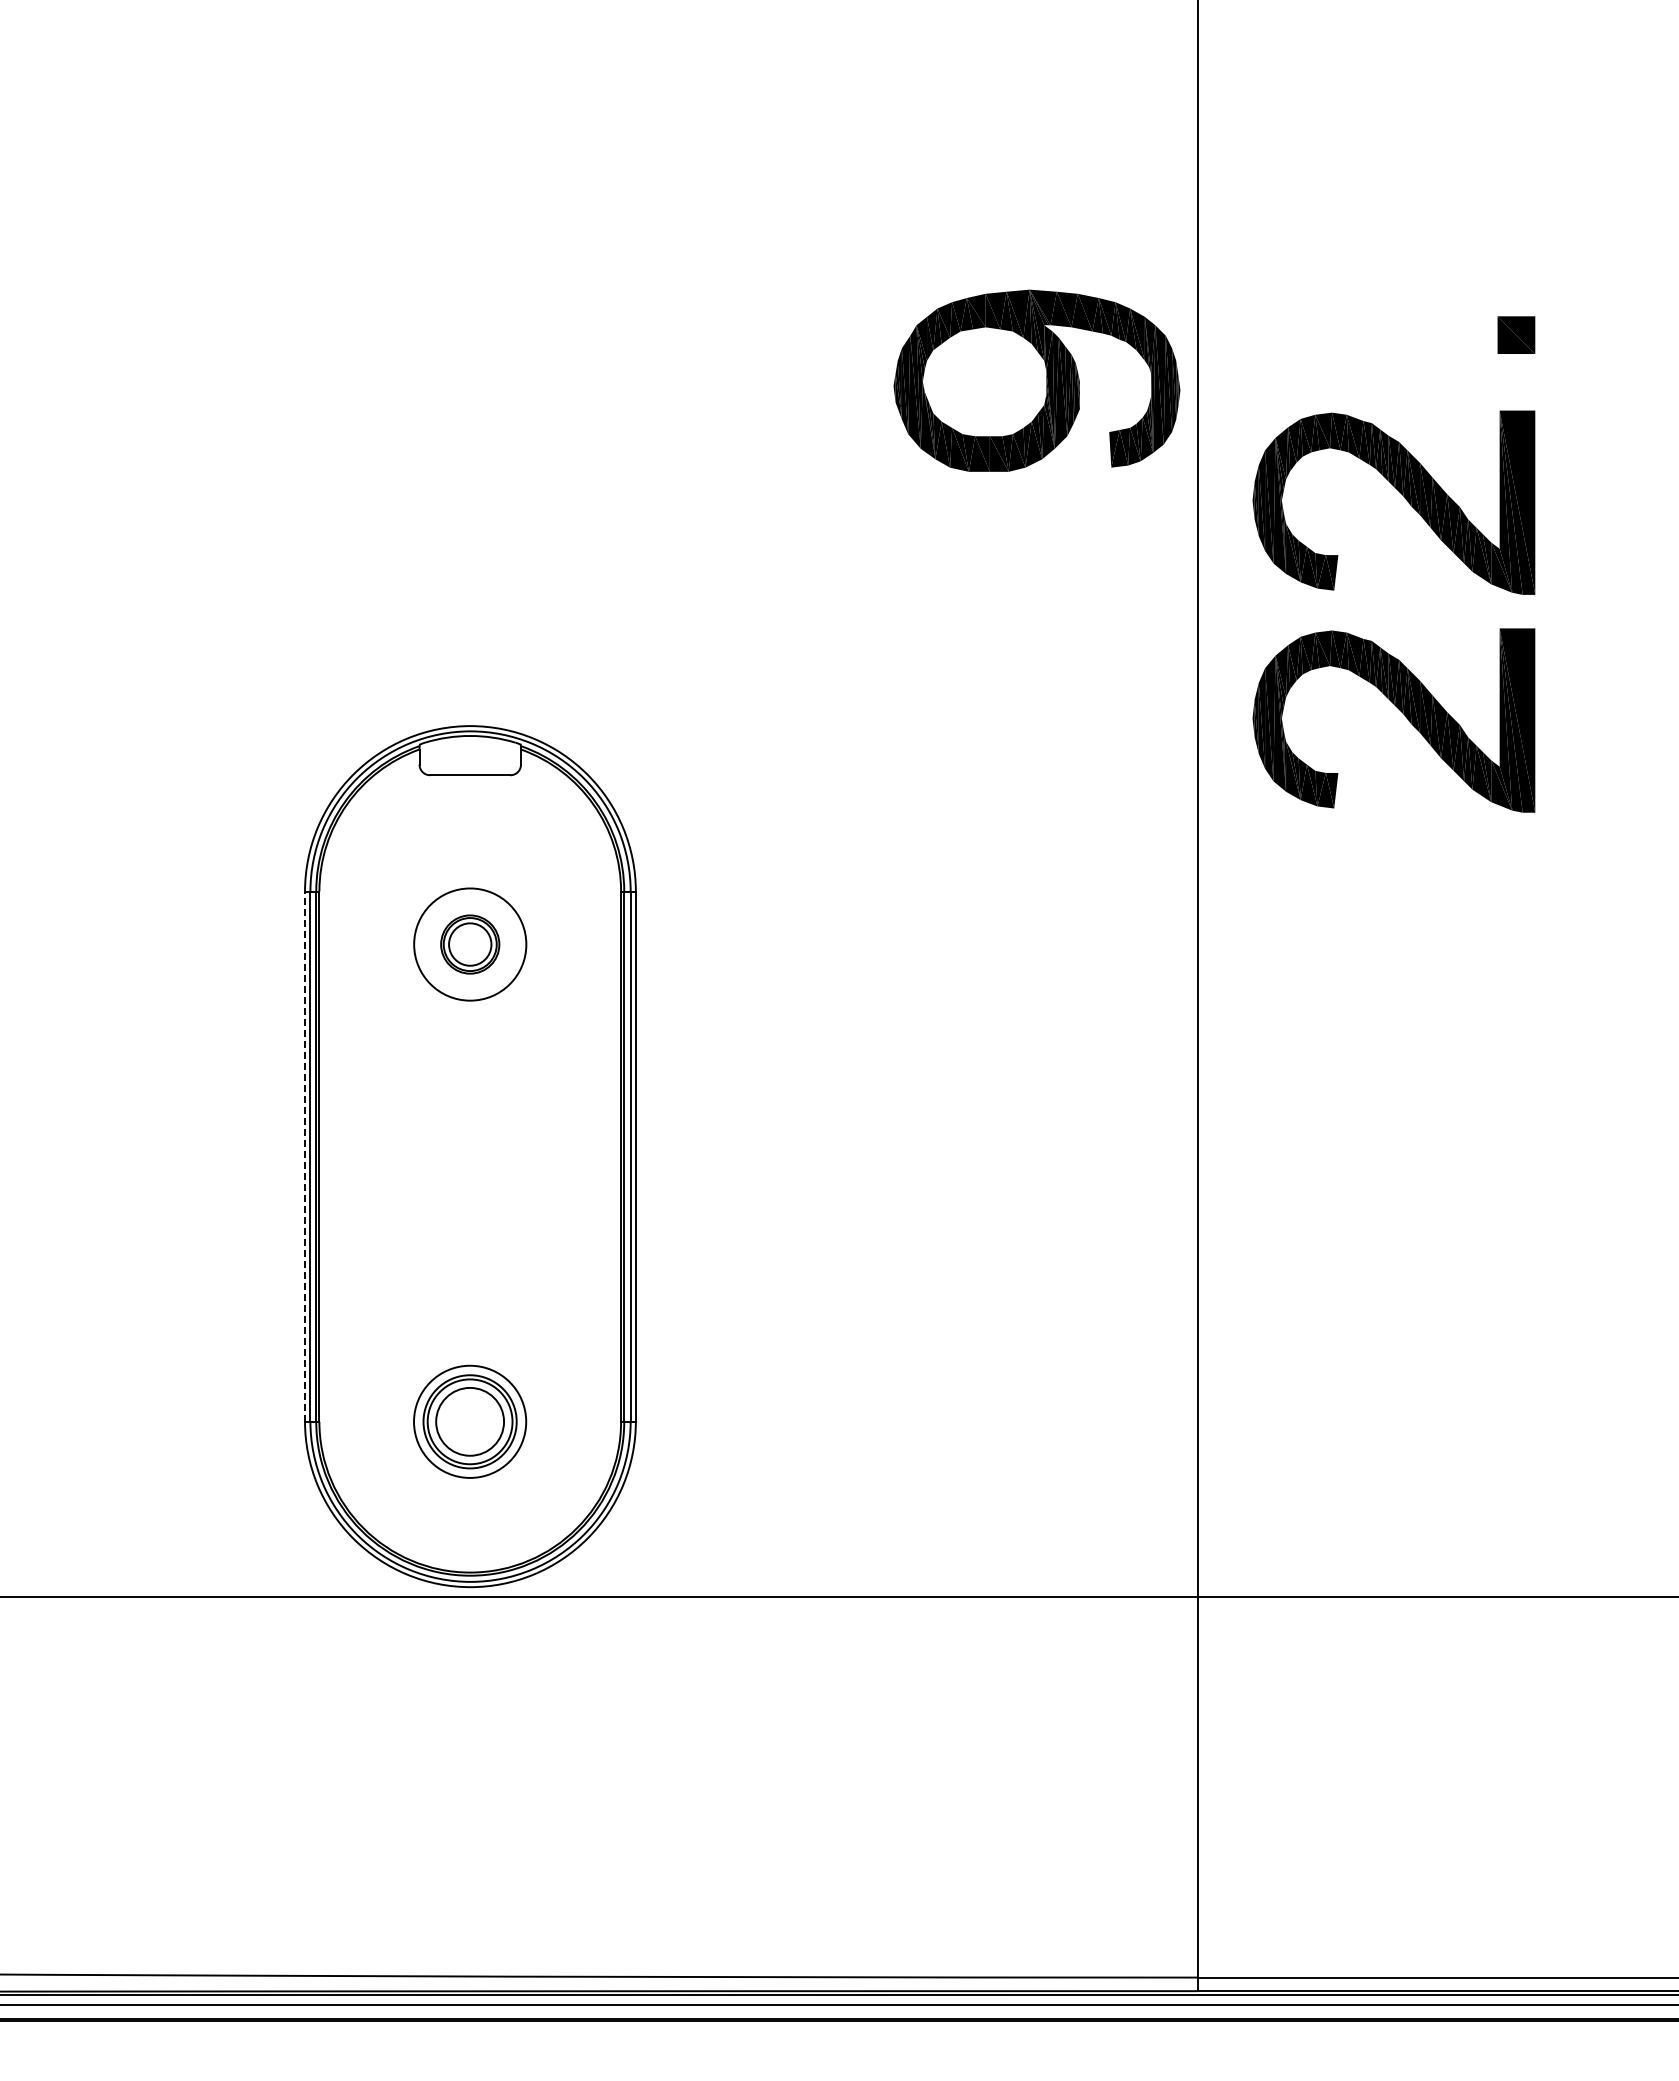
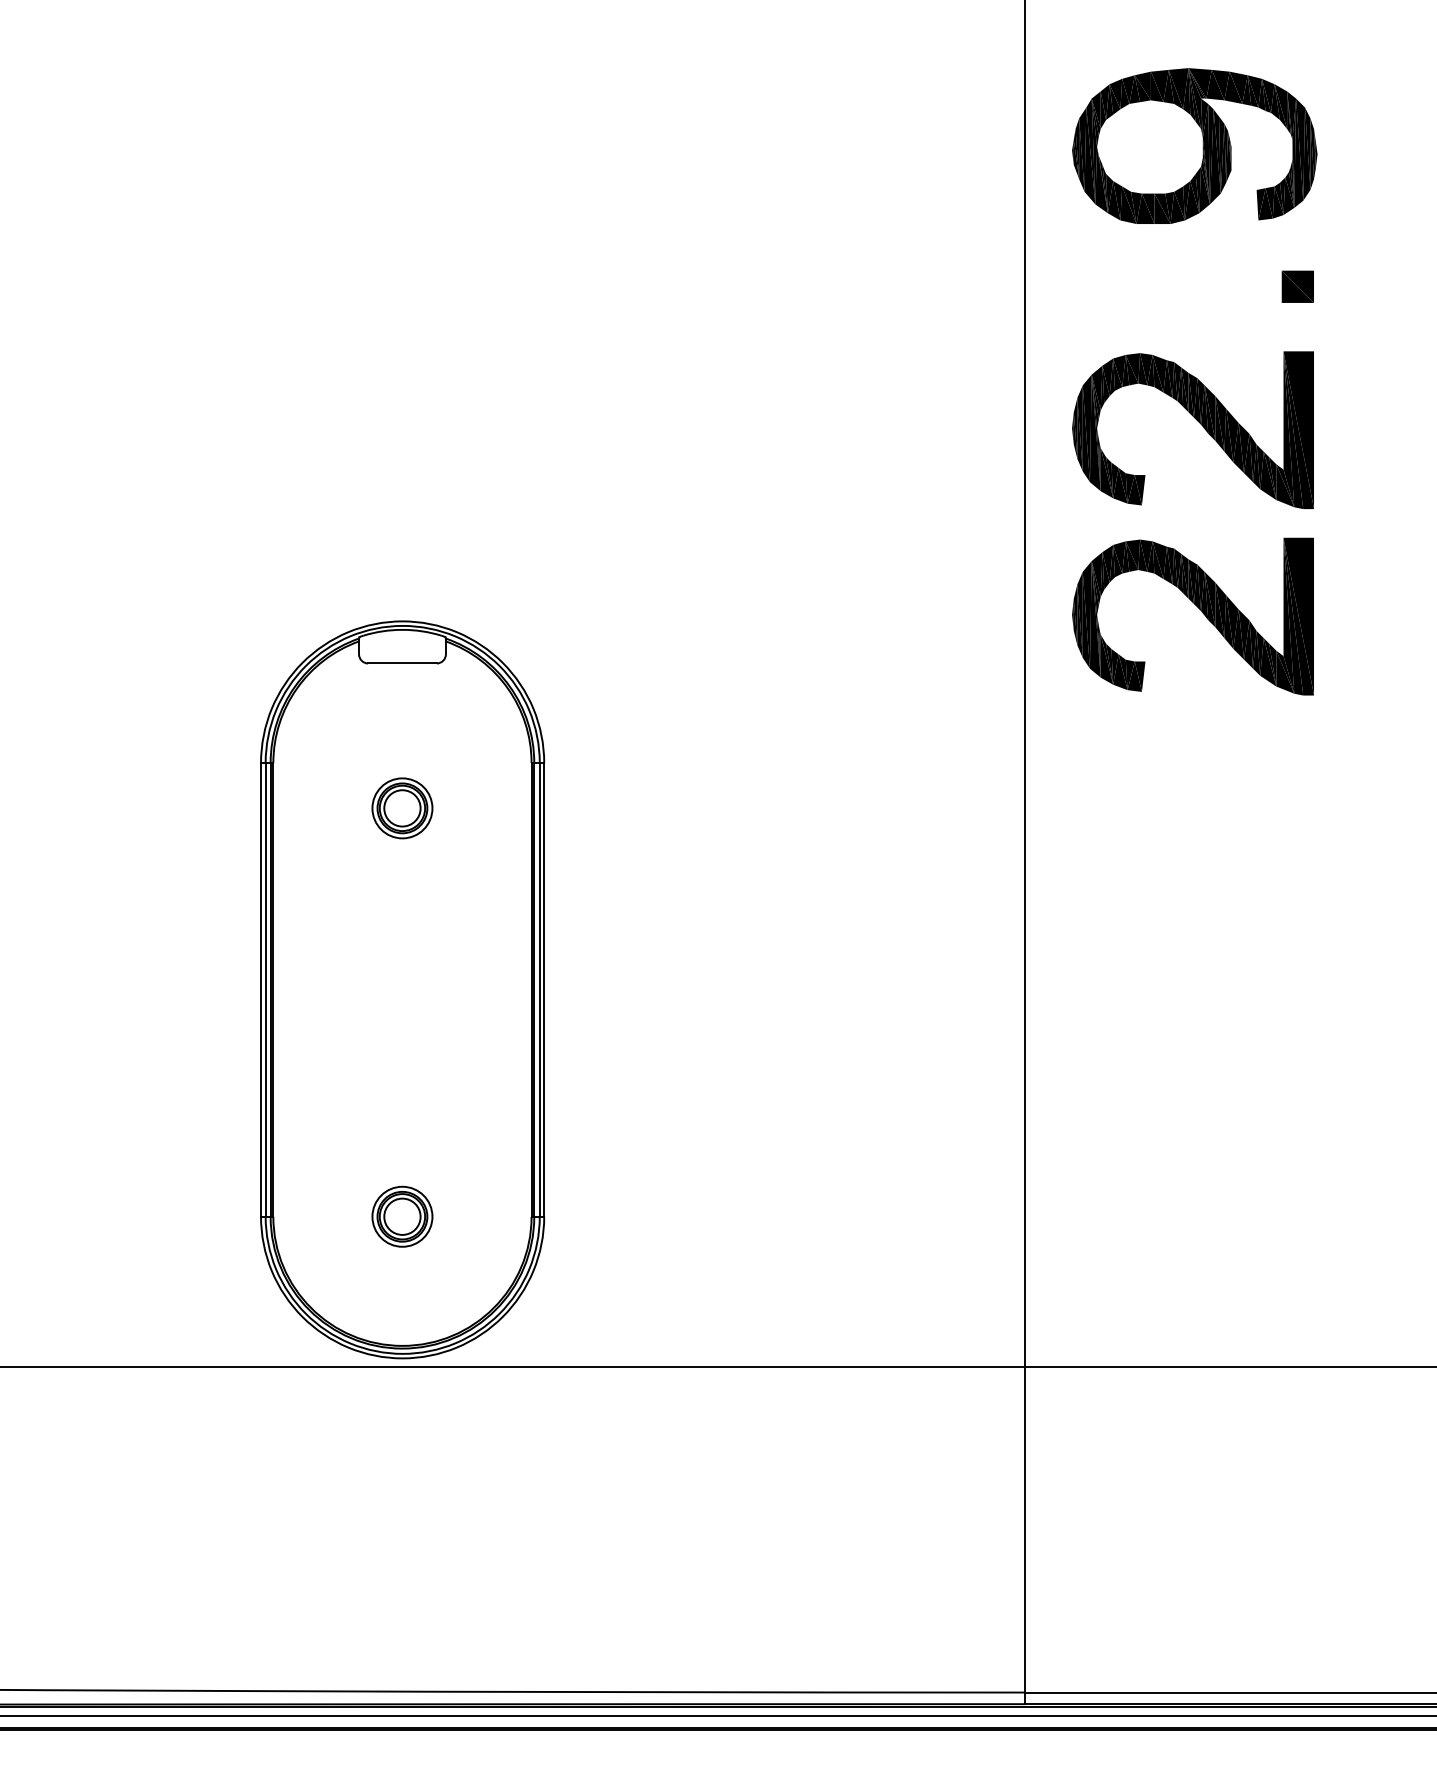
part: (1036, 380) -> (1194, 145), moved
circle: (470, 944) -> (402, 808), size x0.62
line: (305, 1156) -> (261, 989), dashed -> solid
part: (470, 1421) -> (402, 1216), size x0.62

